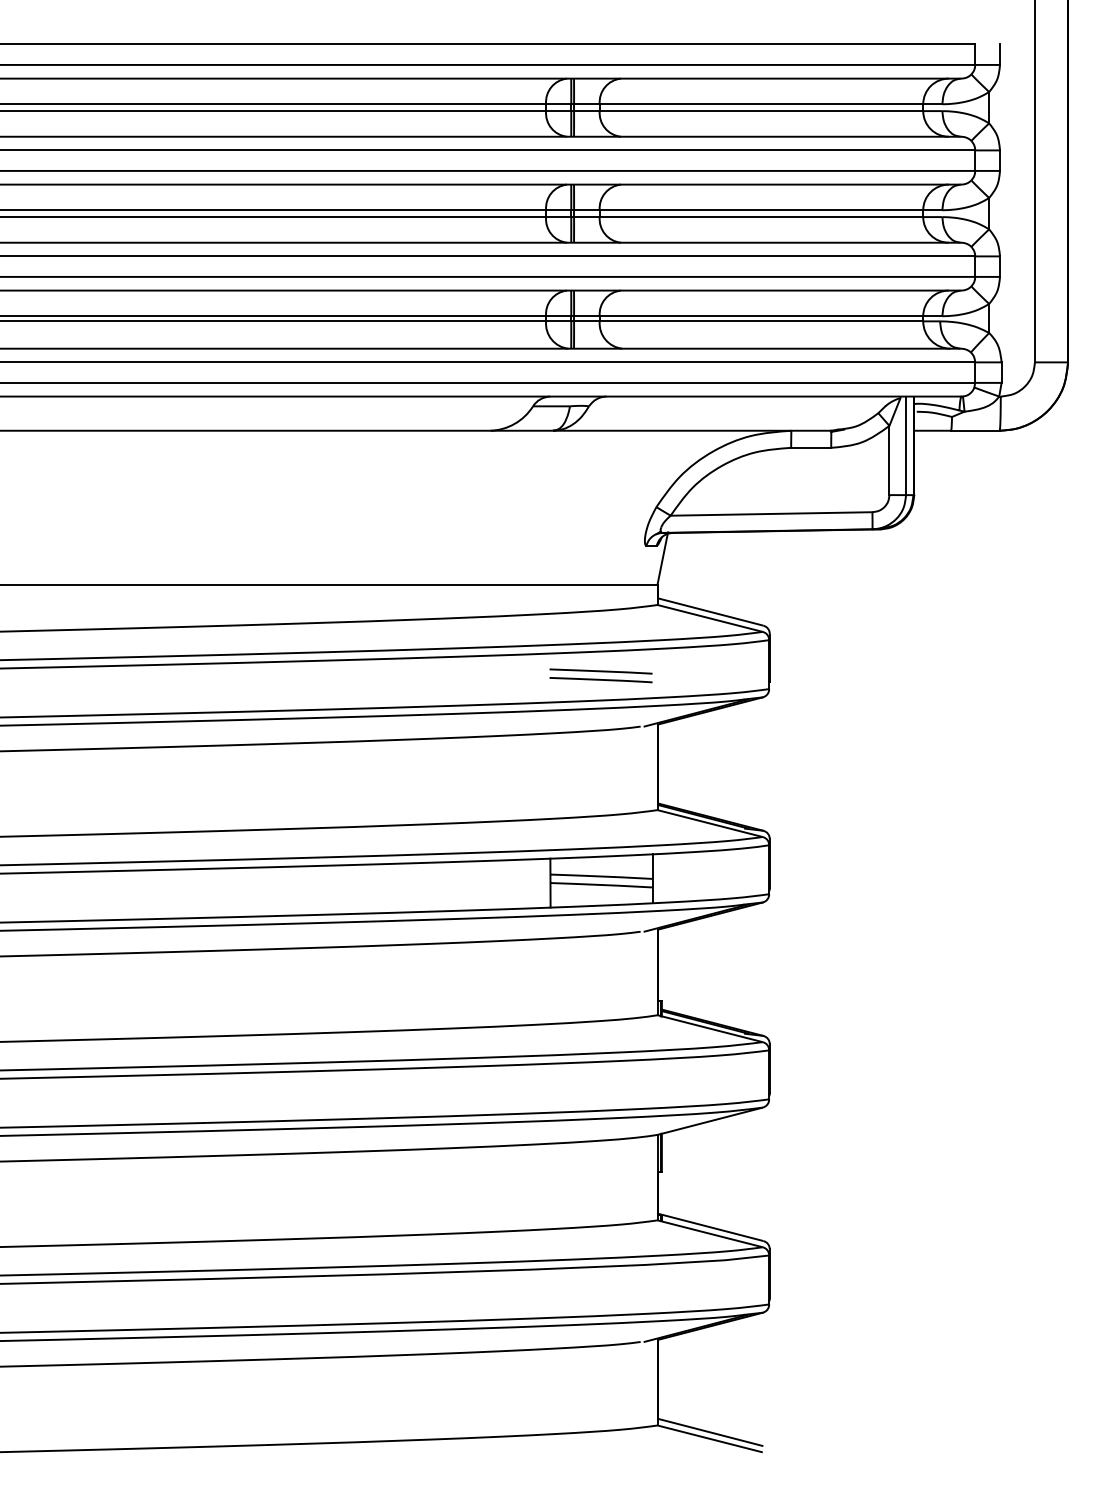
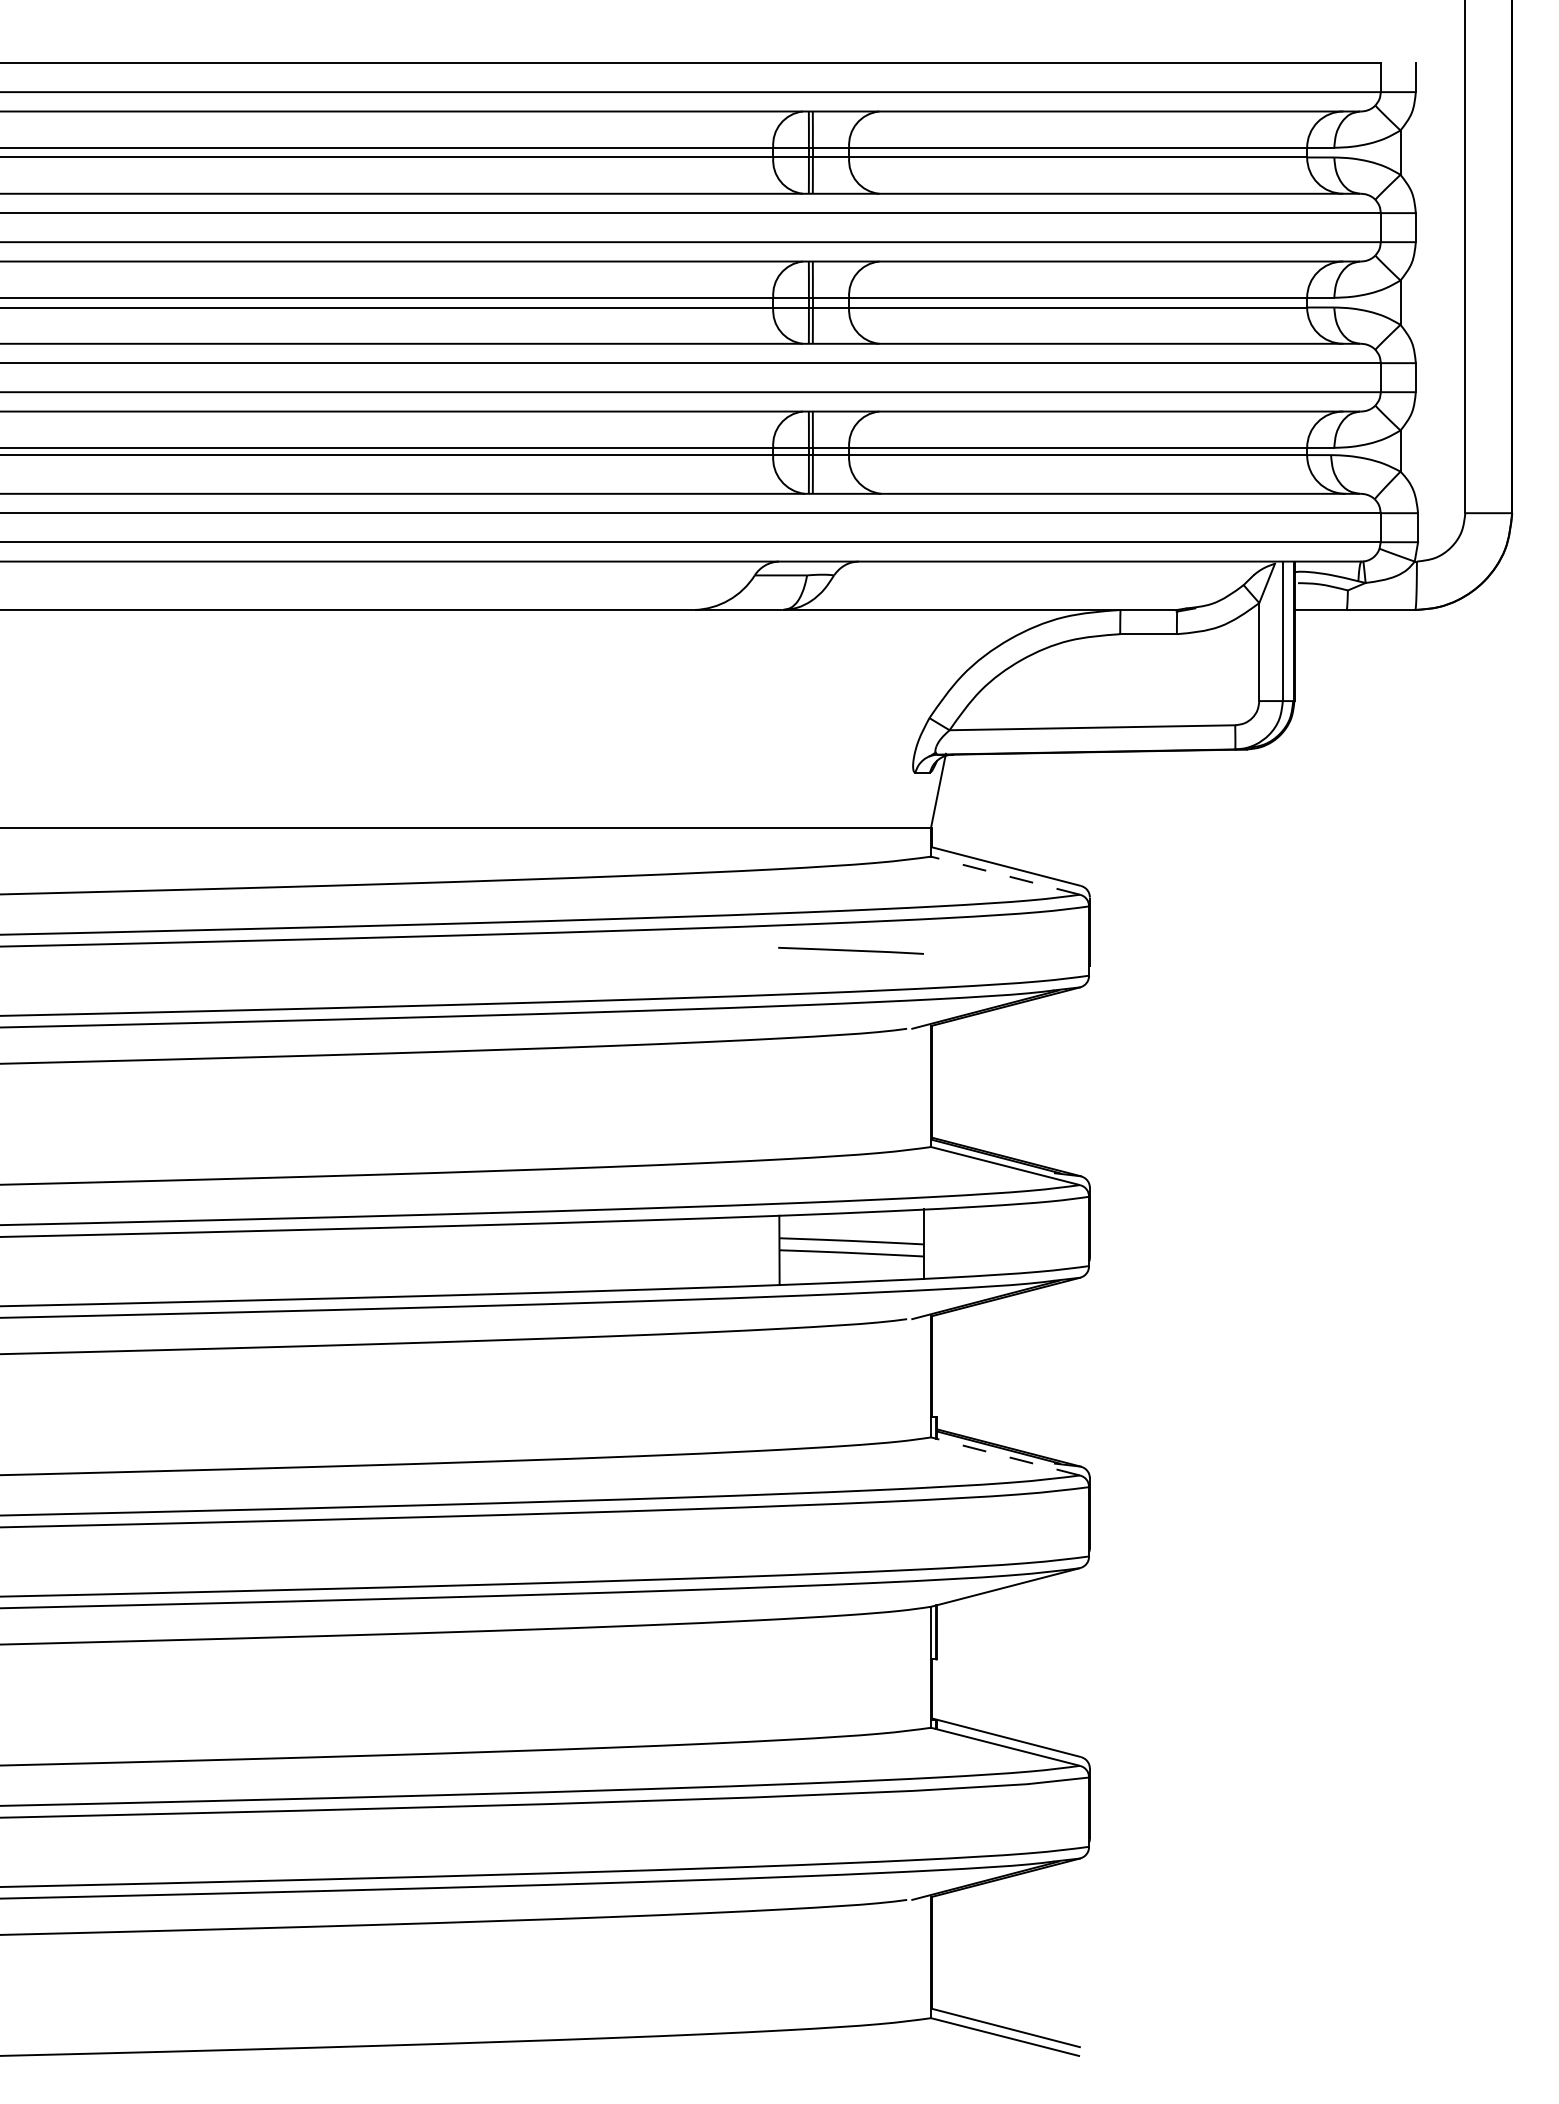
line: (710, 618) -> (1005, 875), solid -> dashed
line: (600, 679) -> (850, 962), removed
line: (710, 1028) -> (1005, 1456), solid -> dashed

